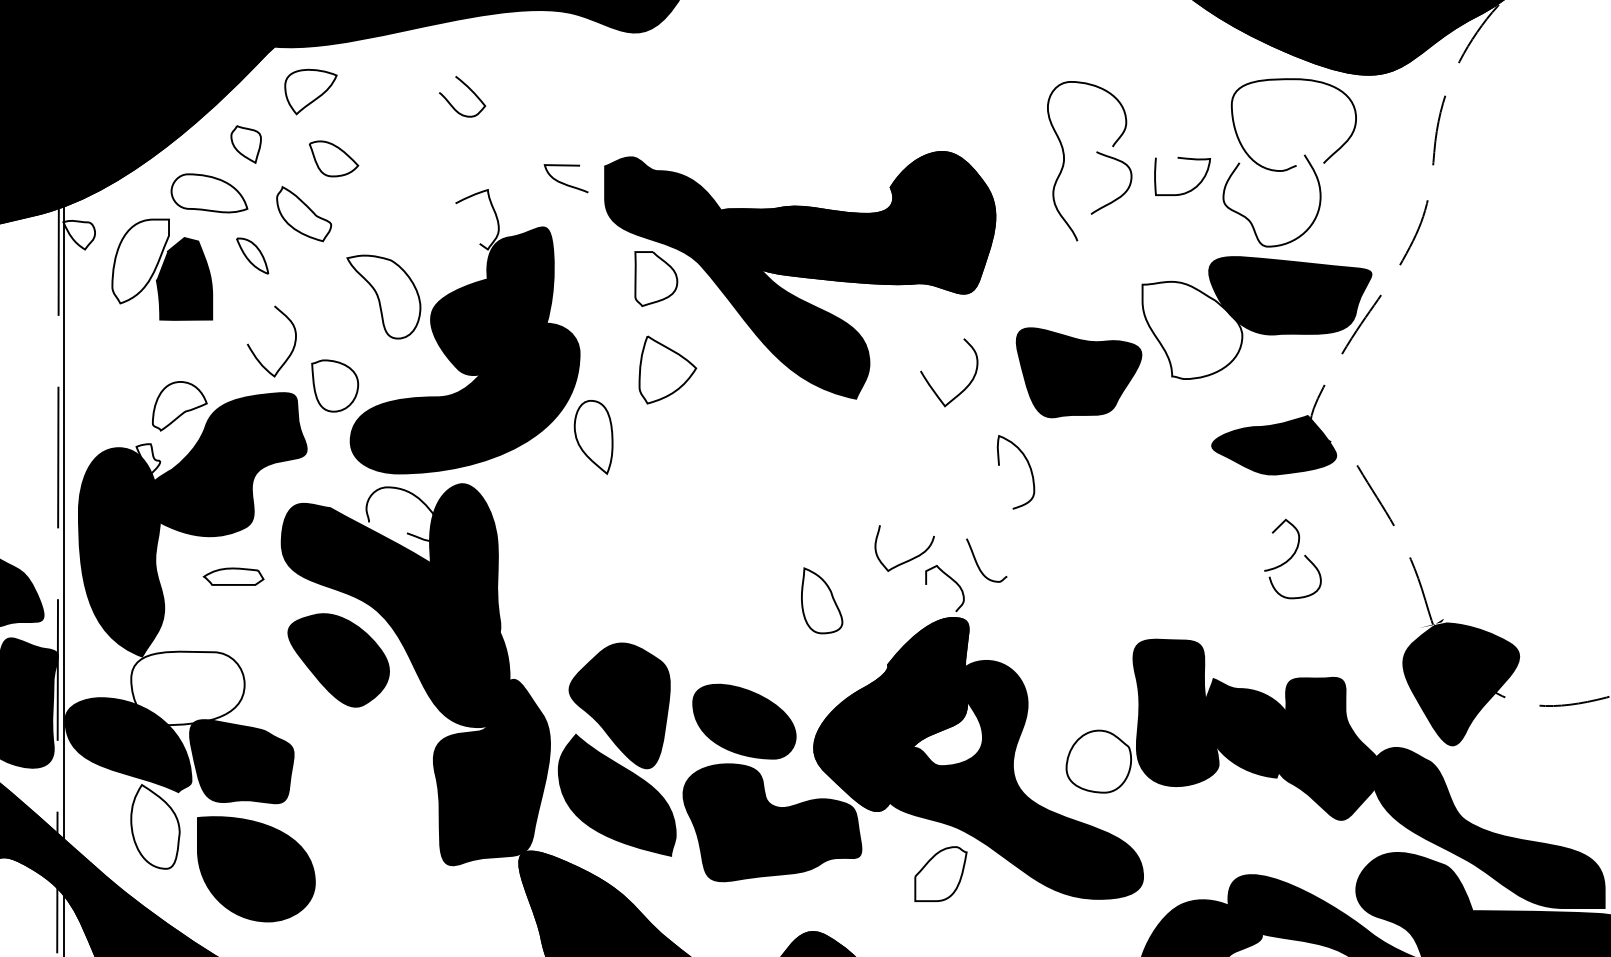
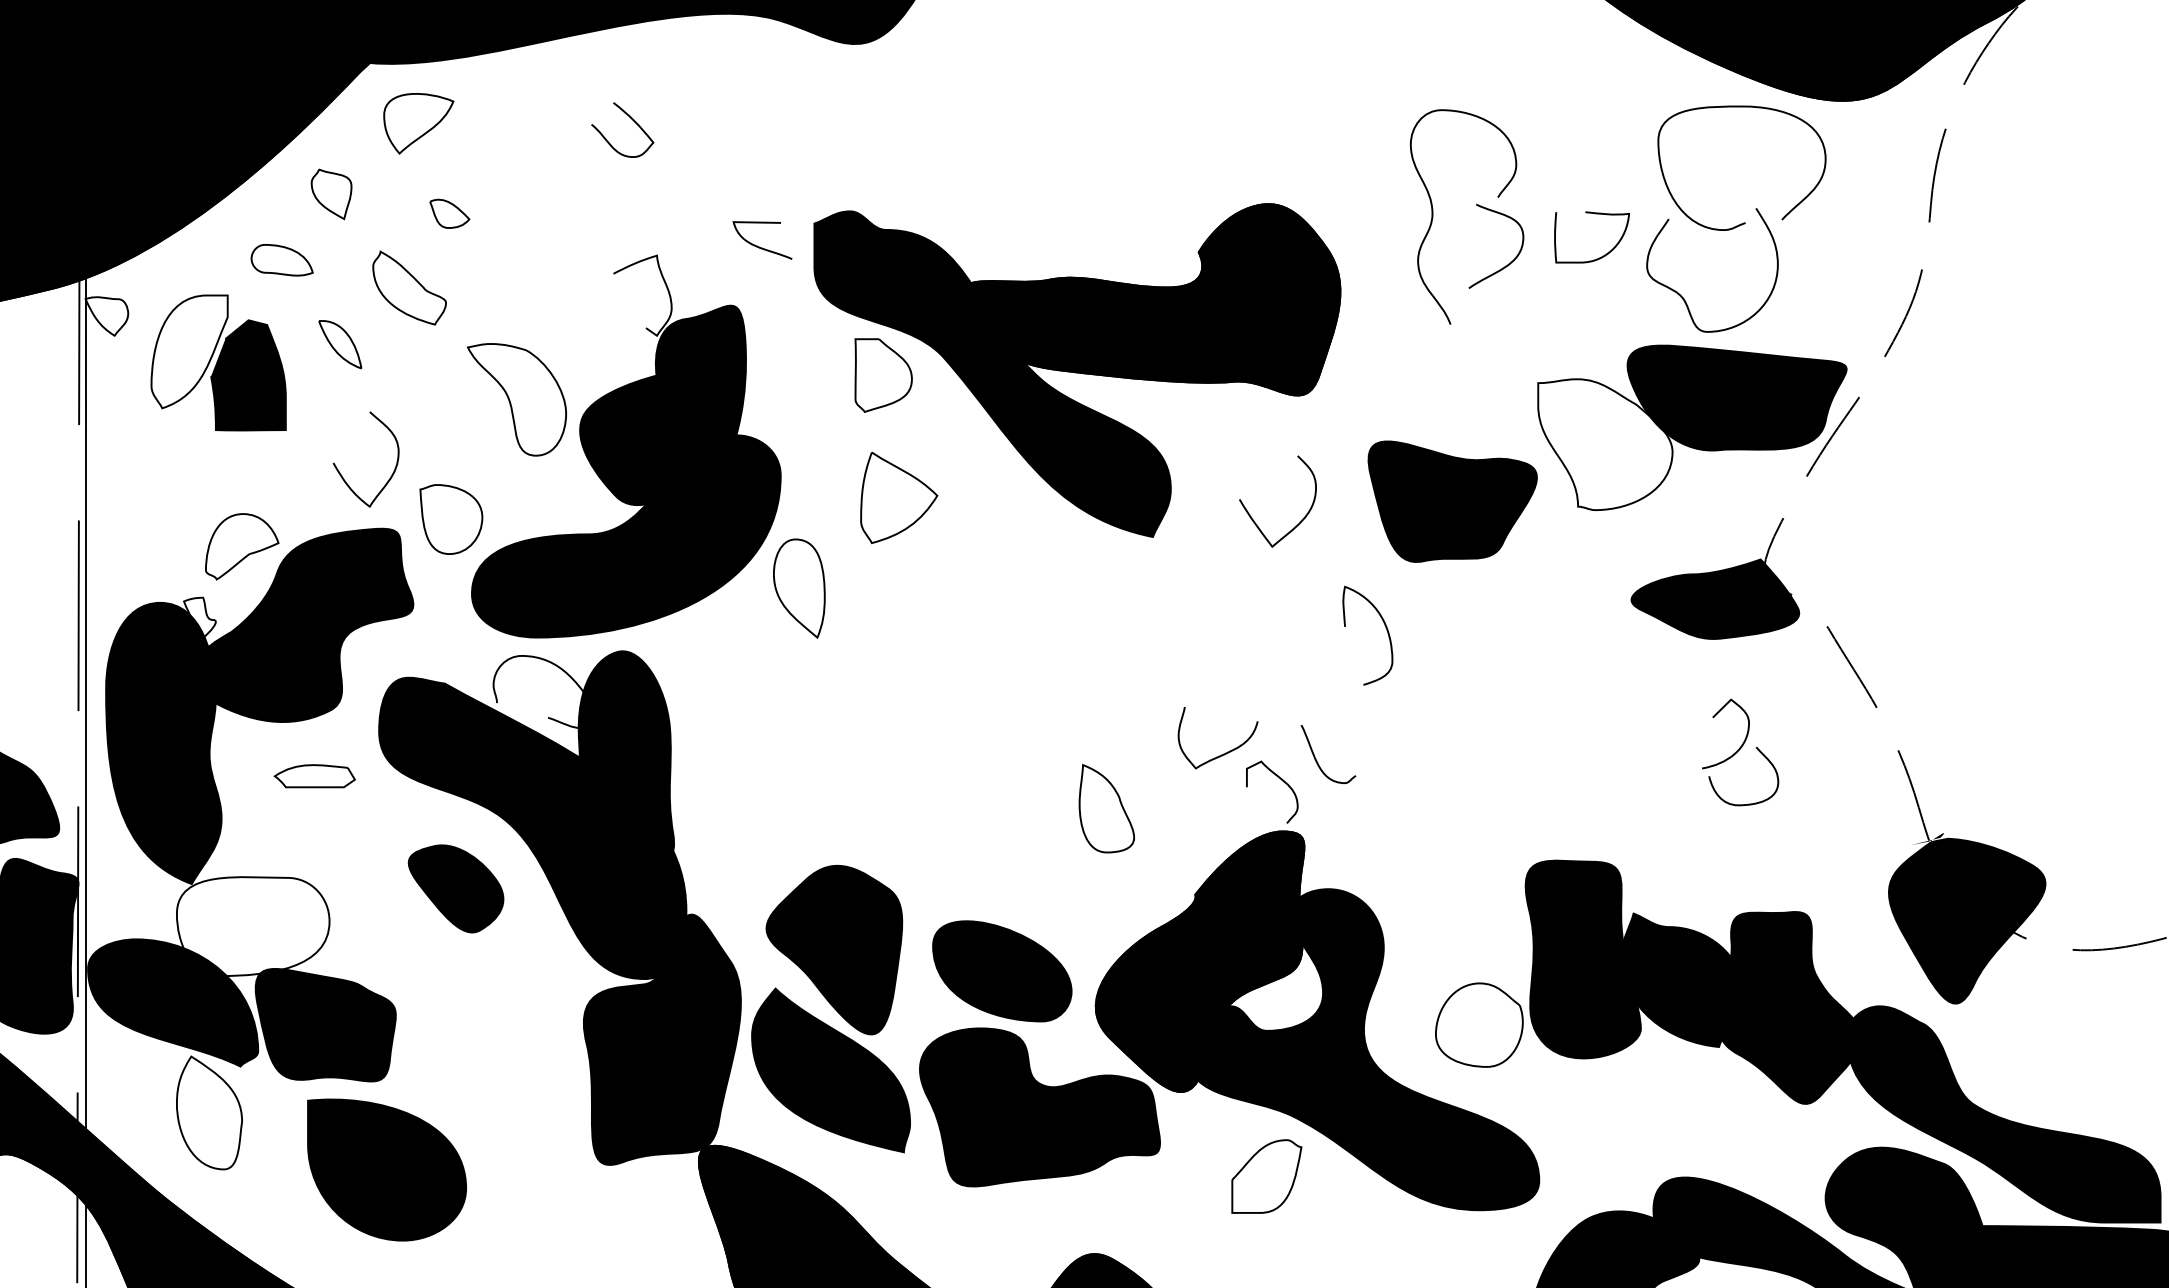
part: (333, 158) -> (449, 213), size x0.6
part: (209, 193) -> (282, 260), size x0.6
part: (338, 660) -> (455, 888), size x0.7
part: (256, 869) -> (387, 1170), moved

